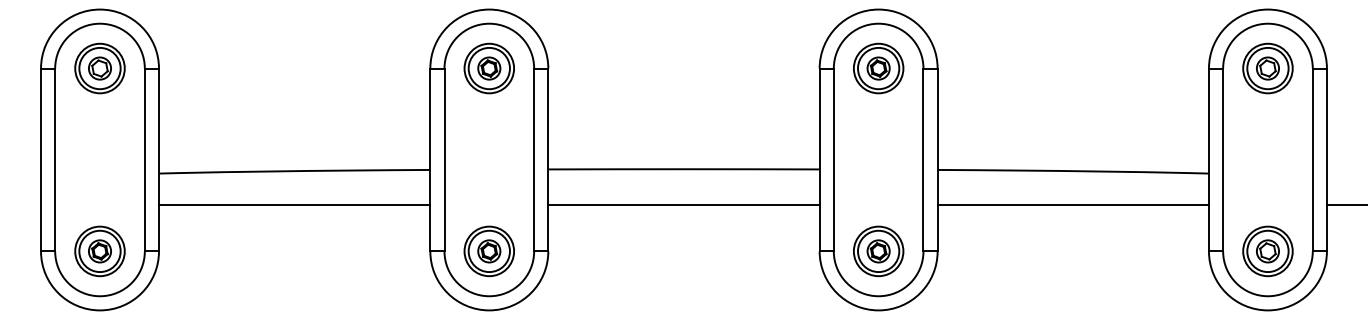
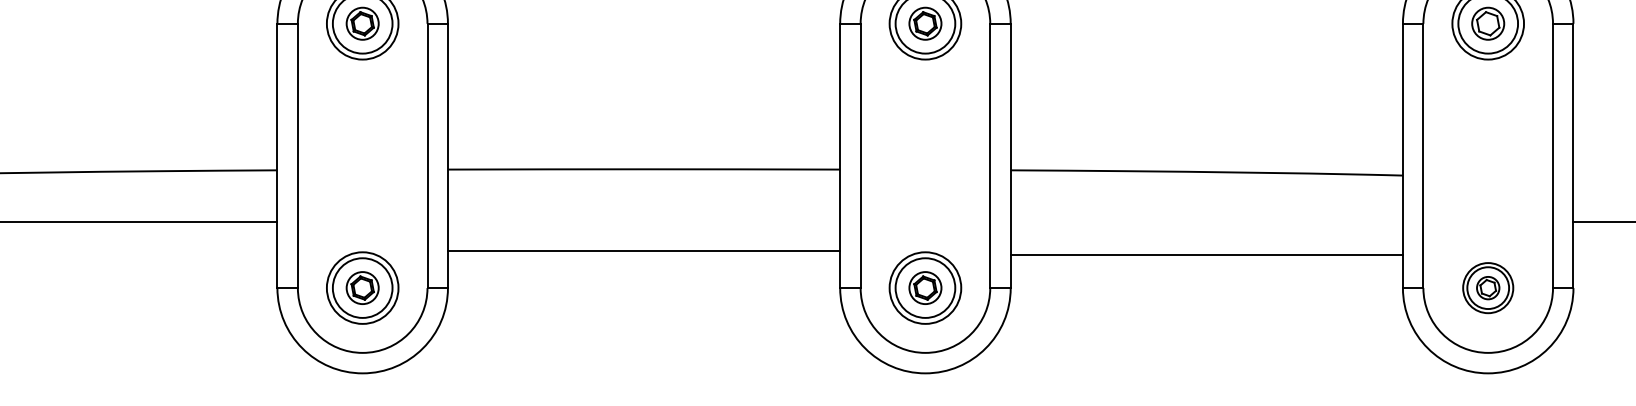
line: (683, 205) -> (643, 250), moved
line: (1072, 205) -> (1205, 254), moved
part: (1267, 251) -> (1487, 288), size x0.7

